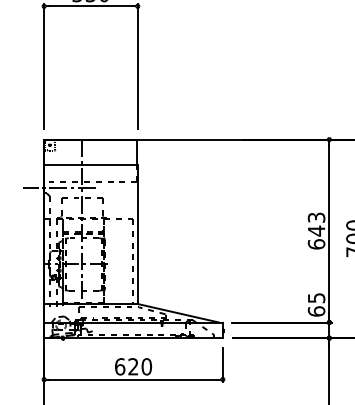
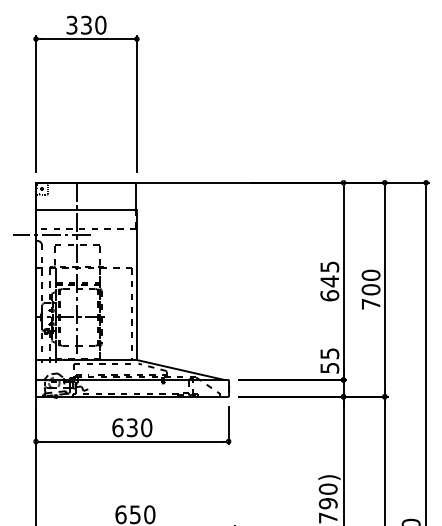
text: (316, 217) -> (329, 266), 643 -> 645
text: (316, 310) -> (329, 367), 65 -> 55
text: (132, 366) -> (131, 427), 620 -> 630

